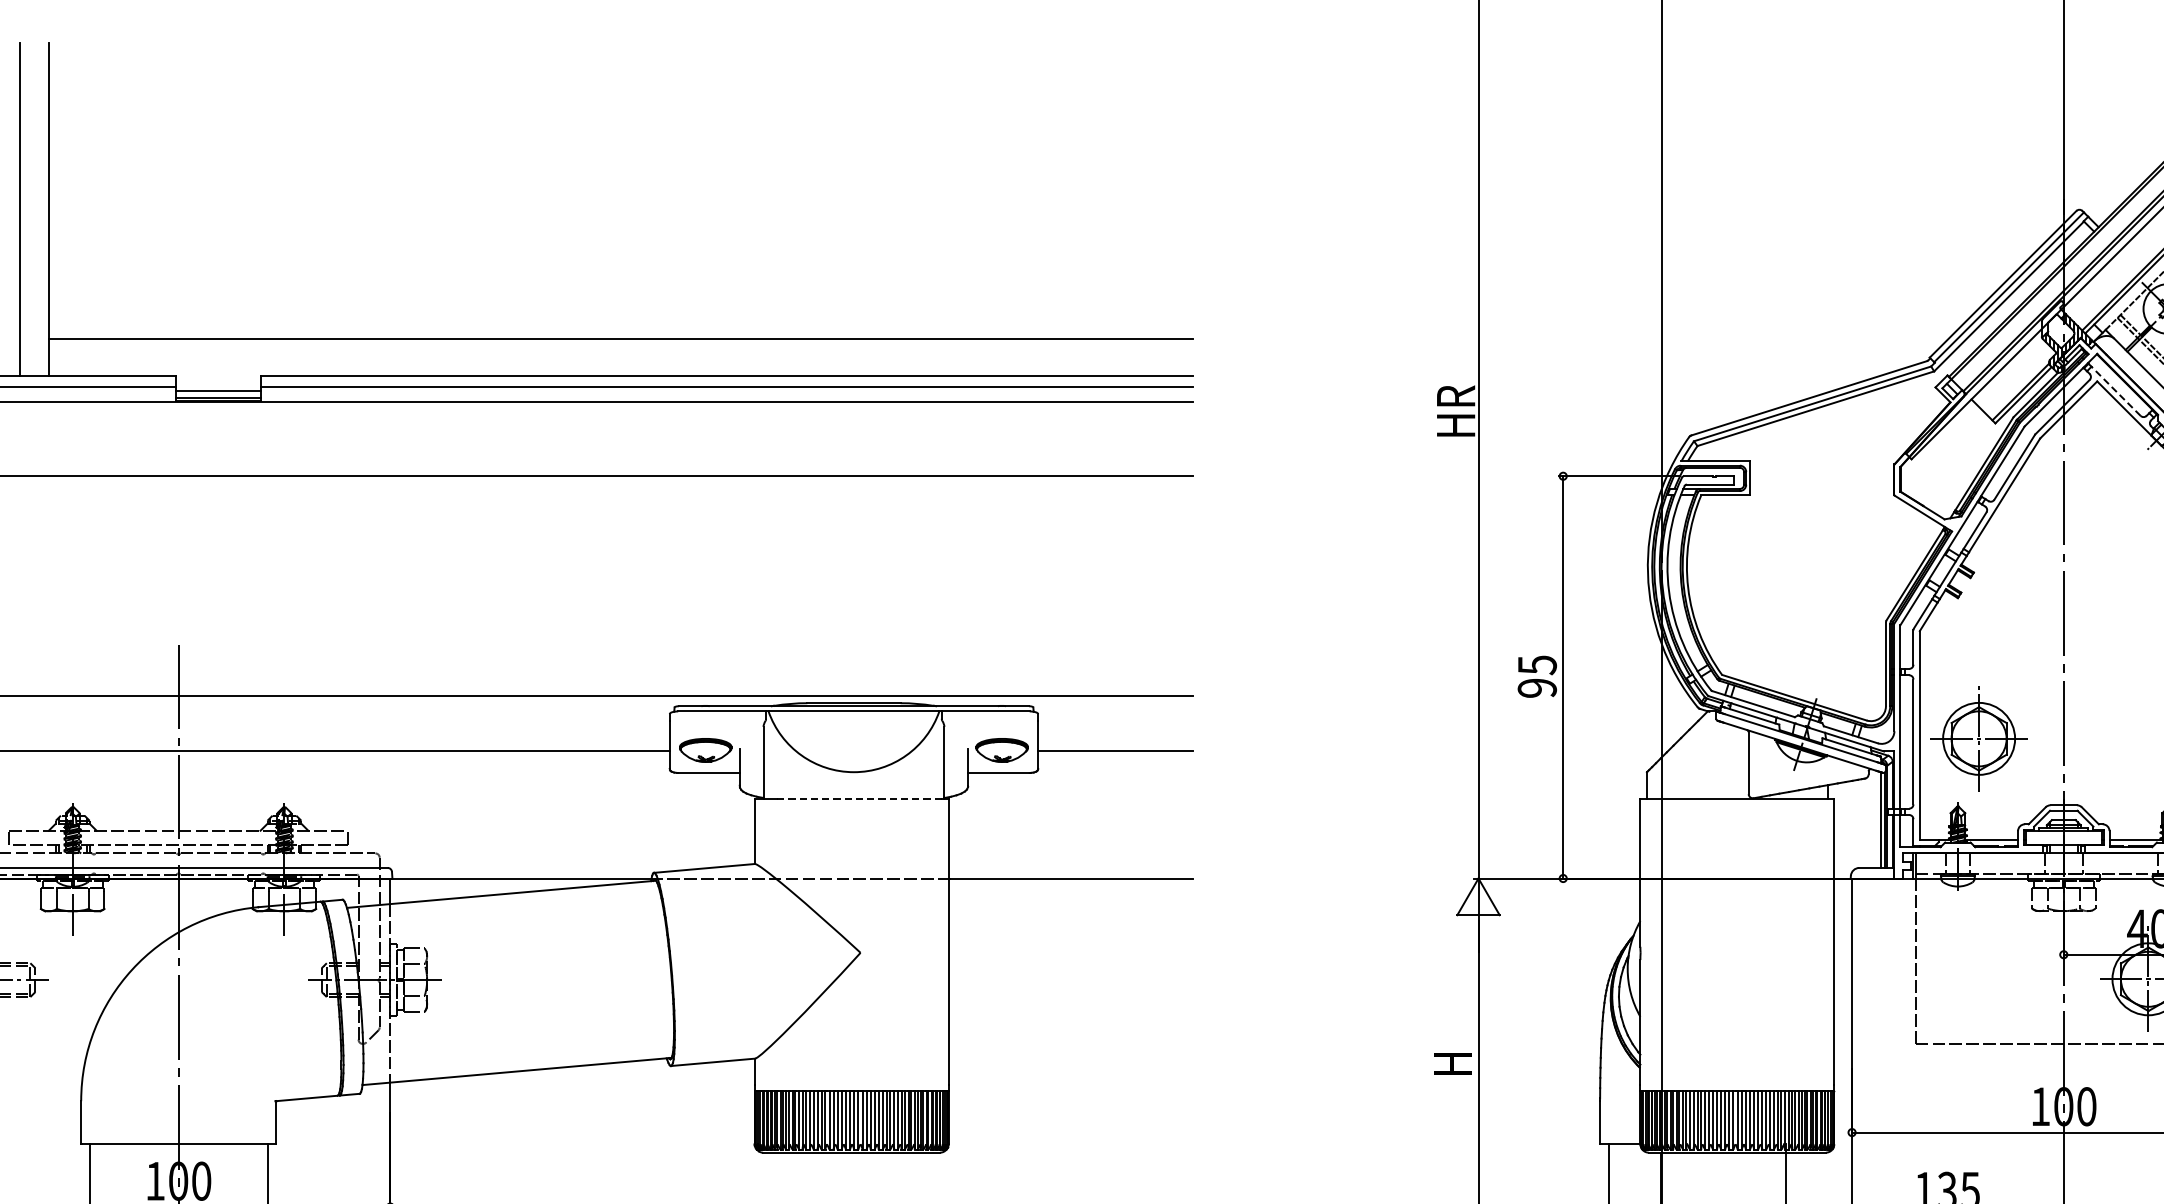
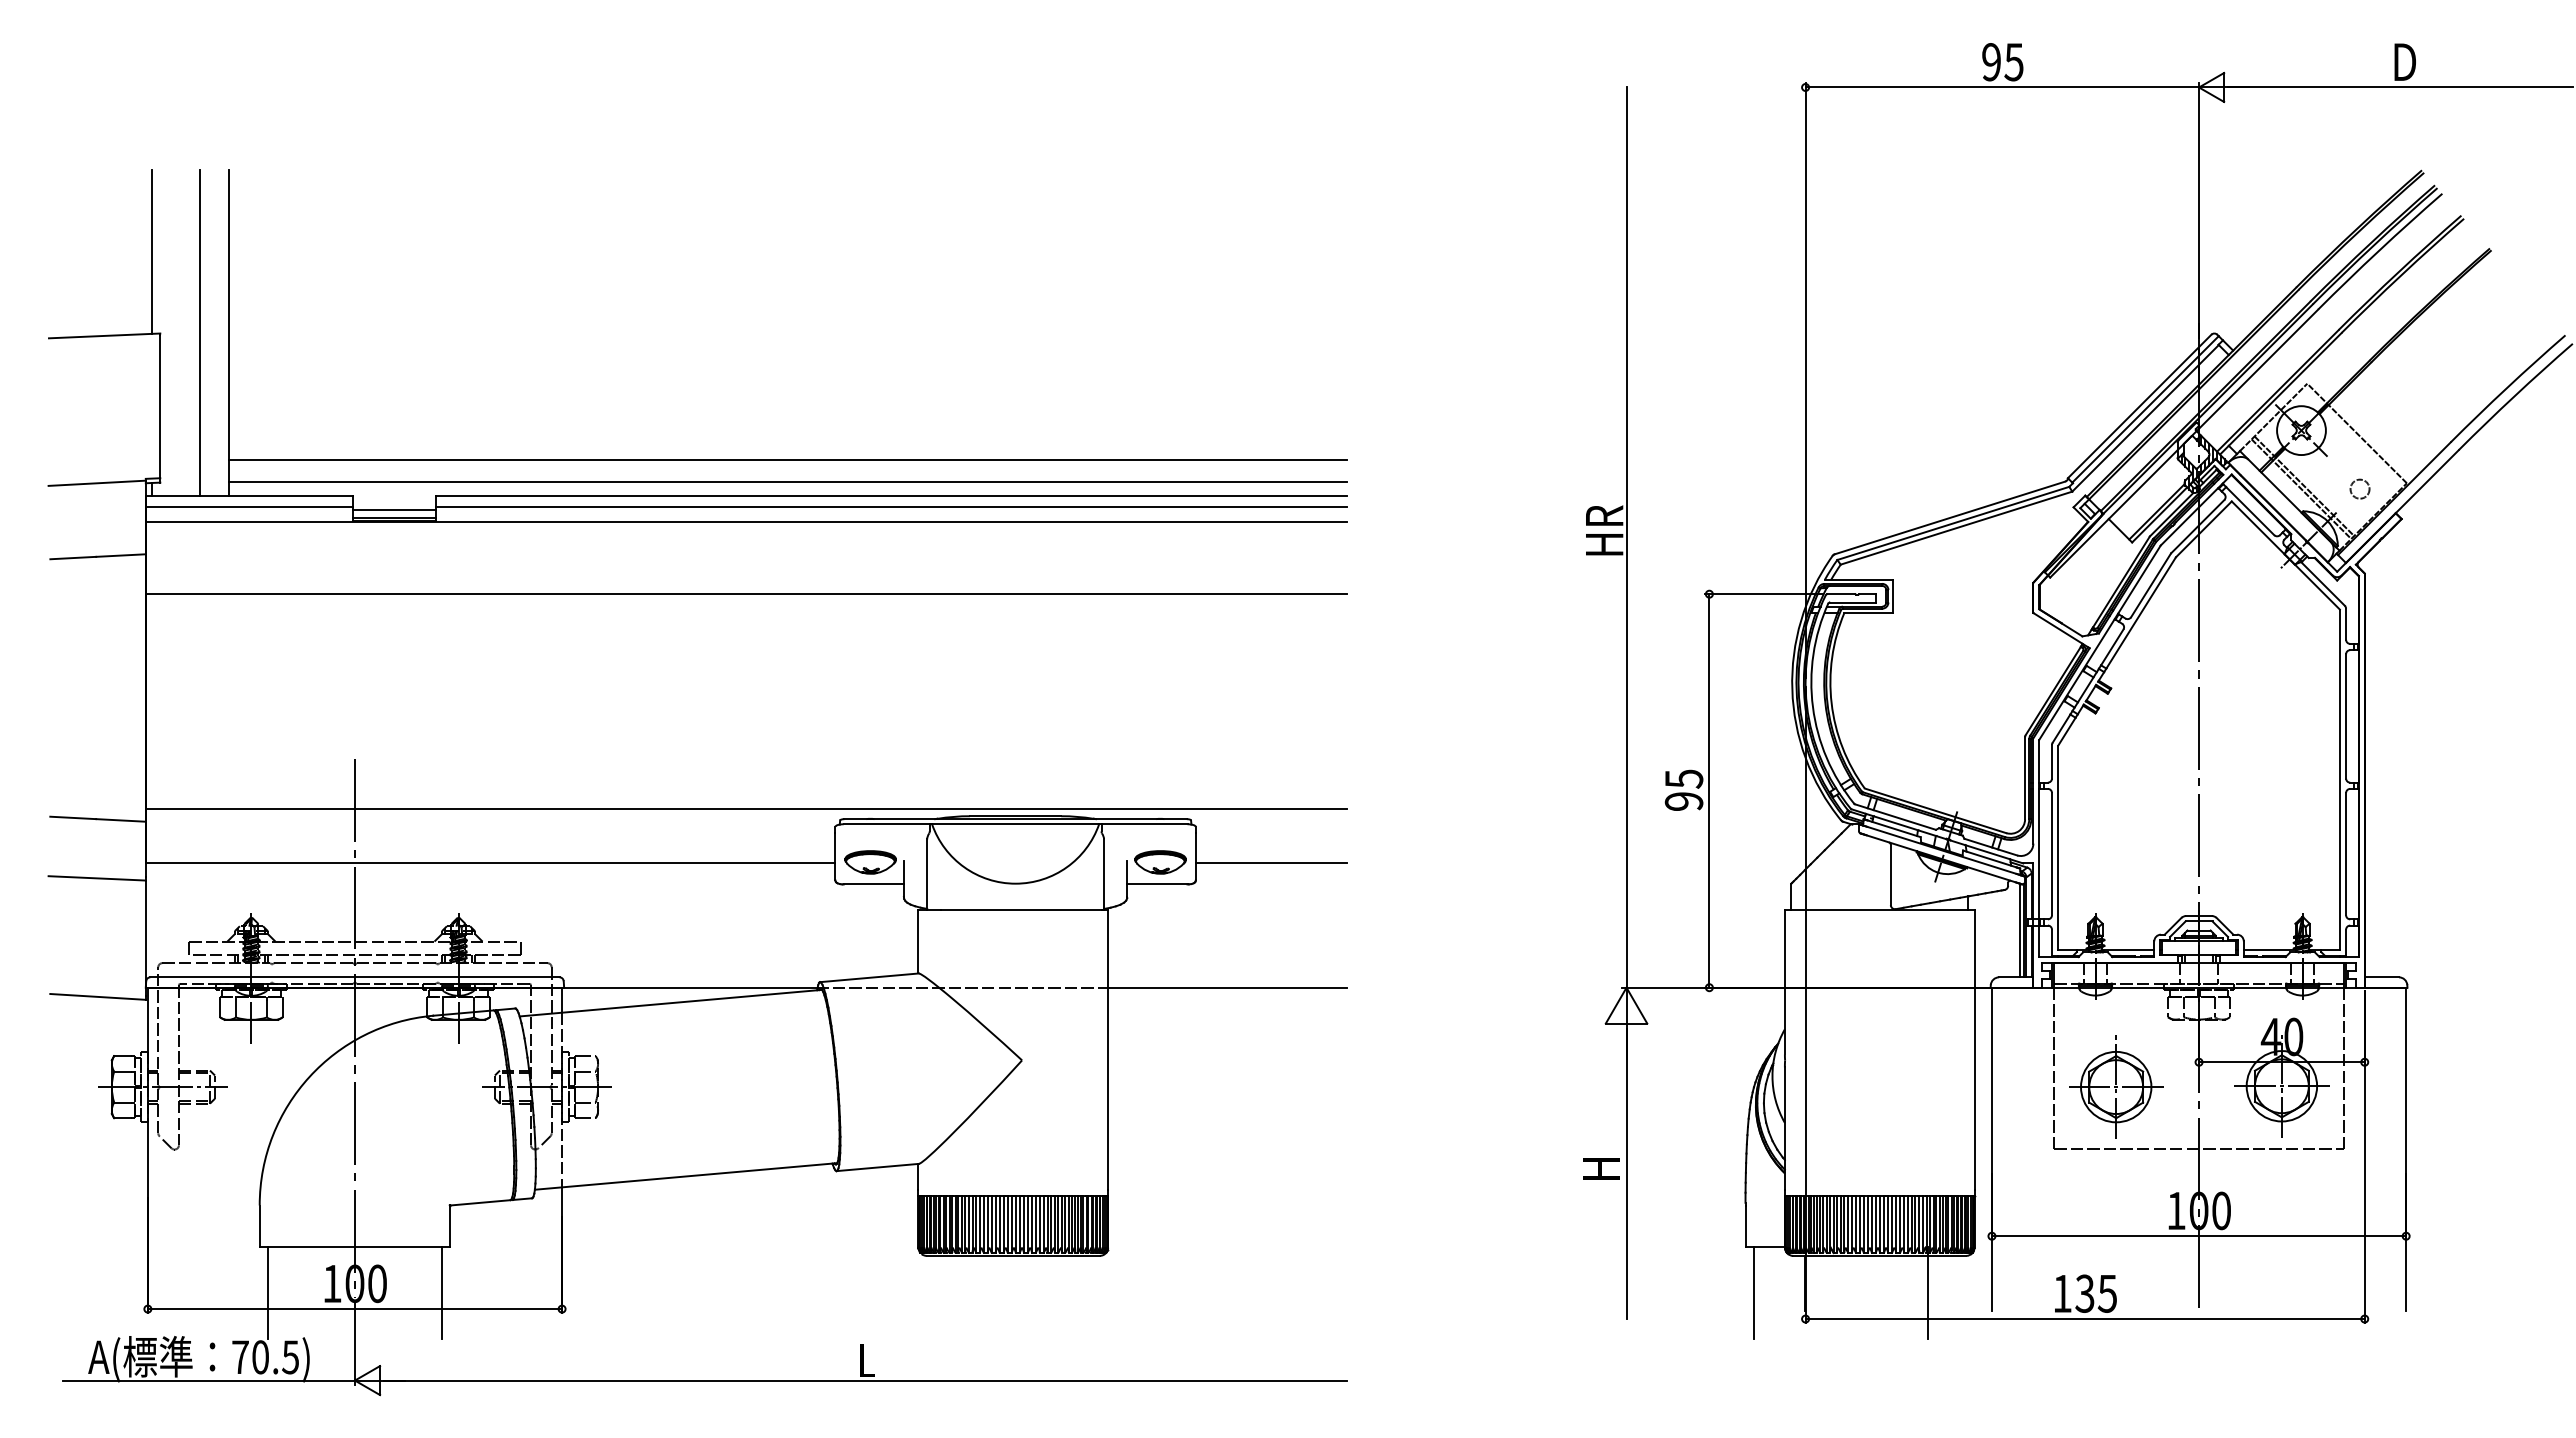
line: (620, 361) -> (787, 481), added
line: (2116, 391) -> (2250, 511), dashed -> solid
part: (1979, 738) -> (2116, 1086), moved
line: (859, 799) -> (1021, 910), dashed -> solid

